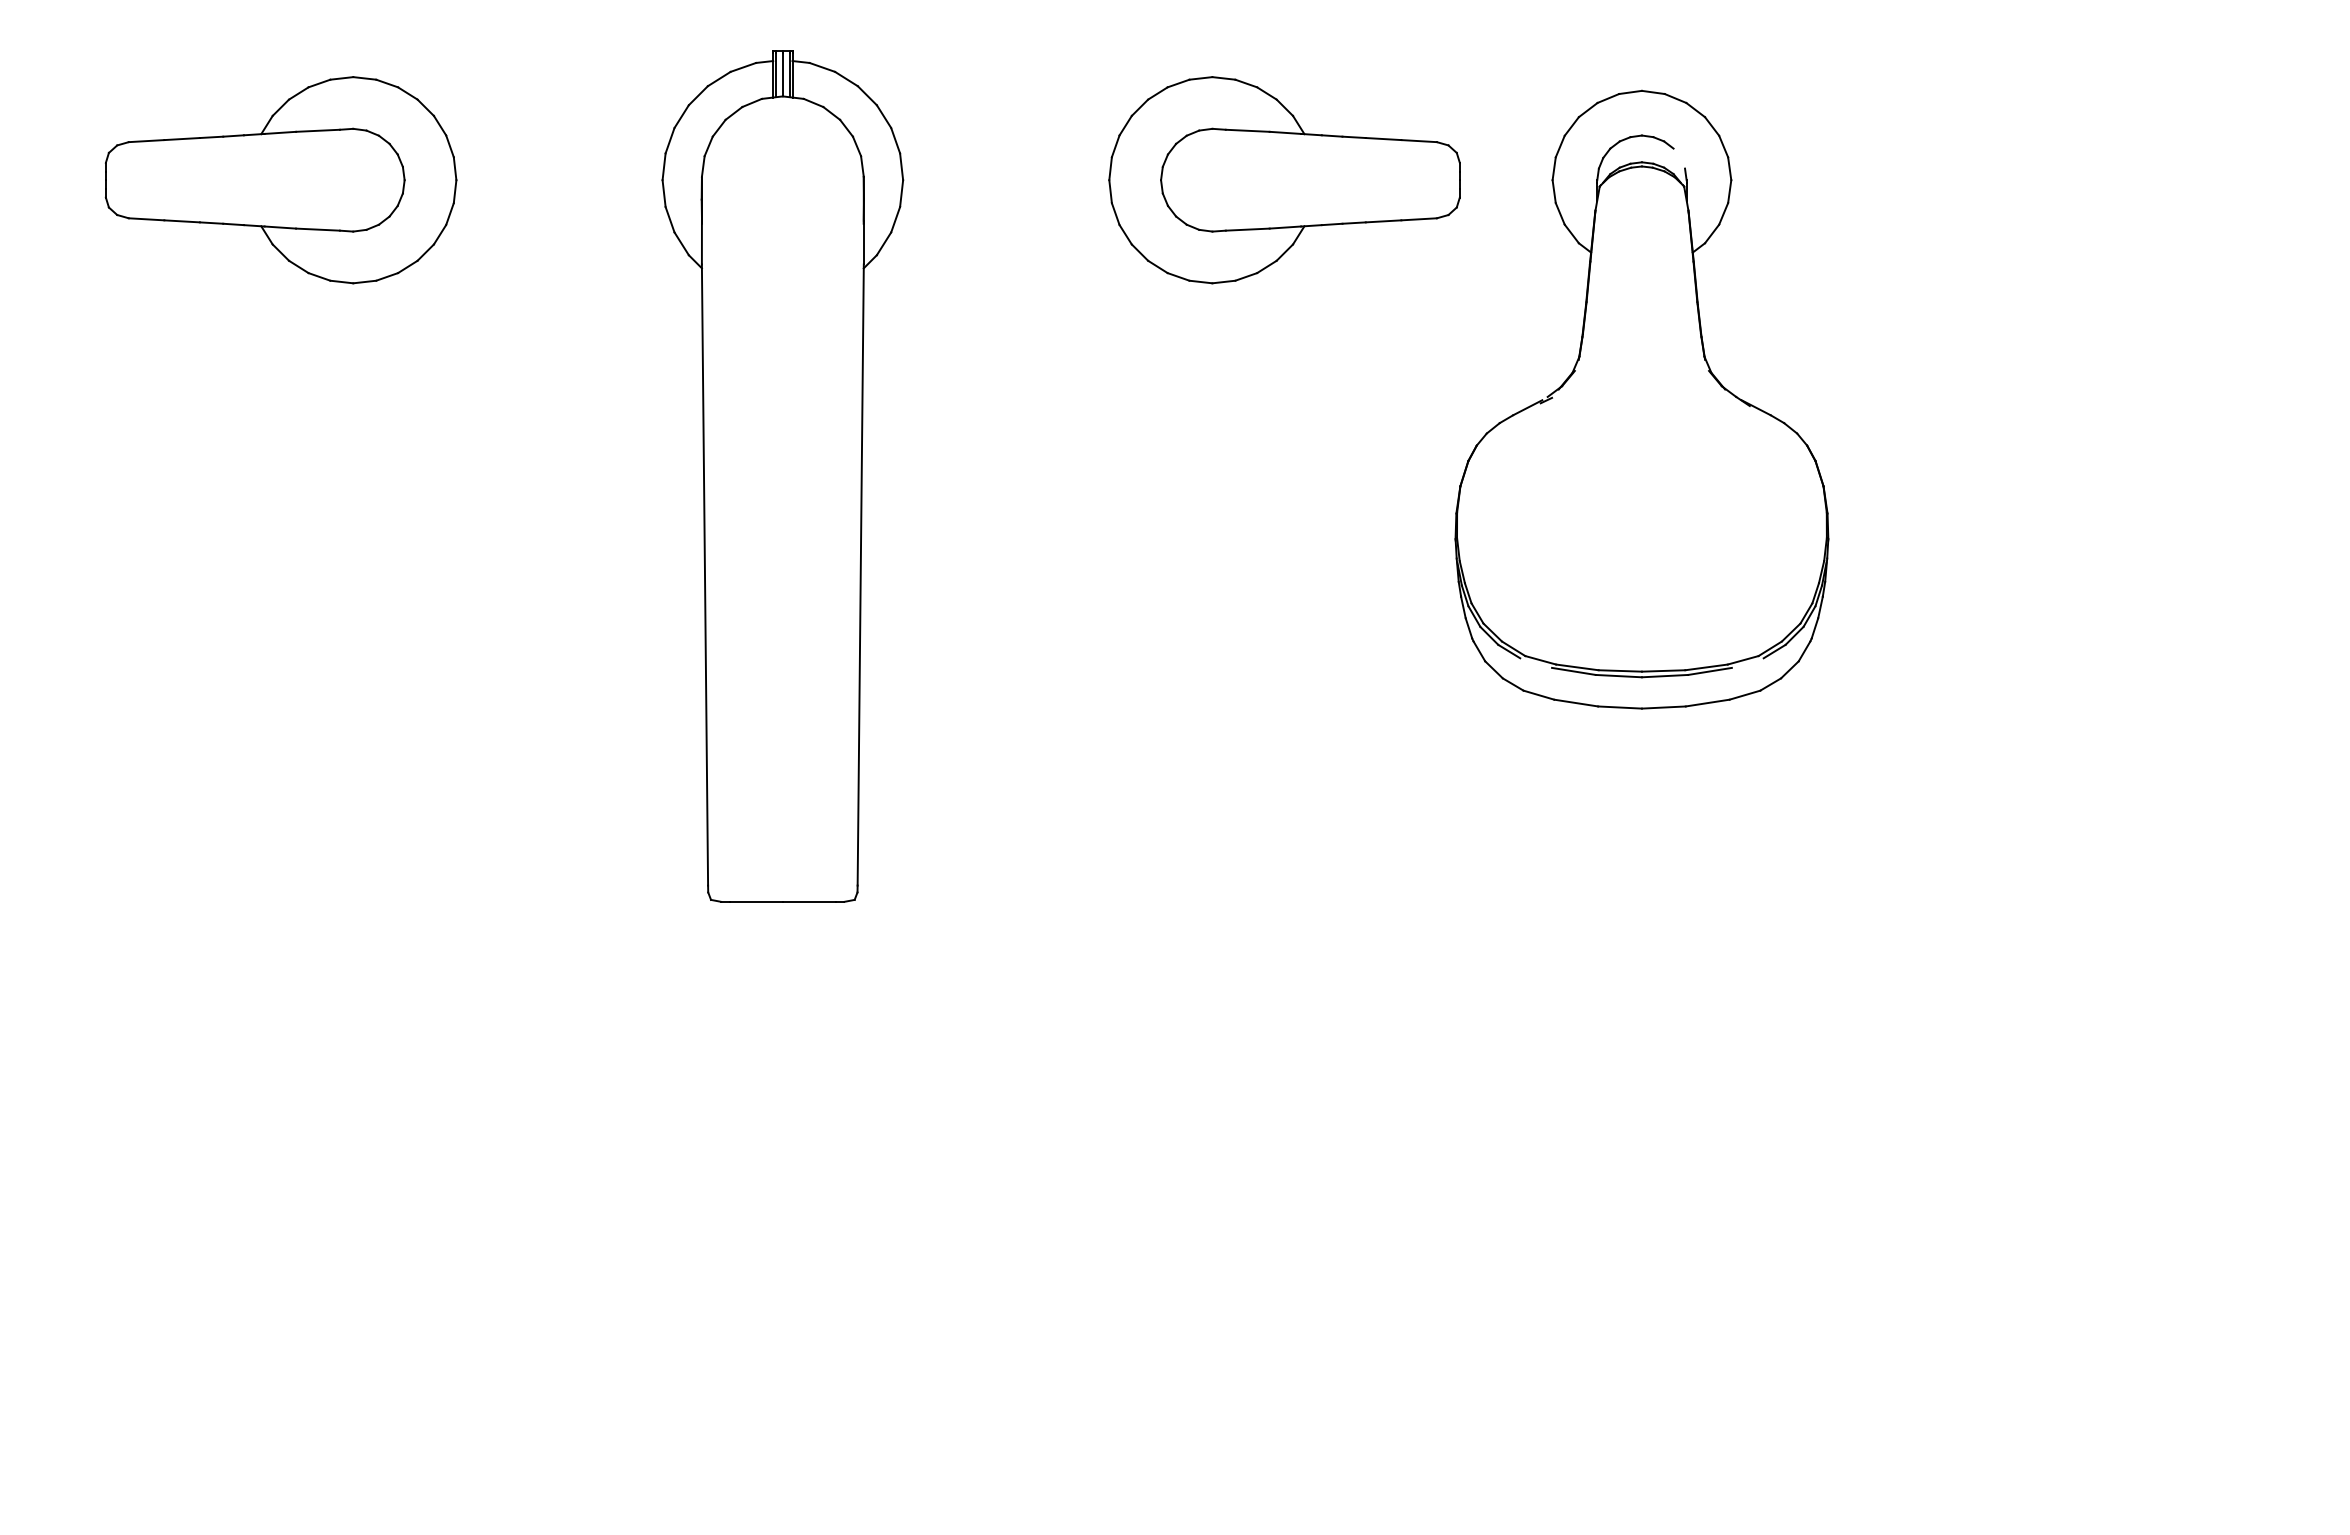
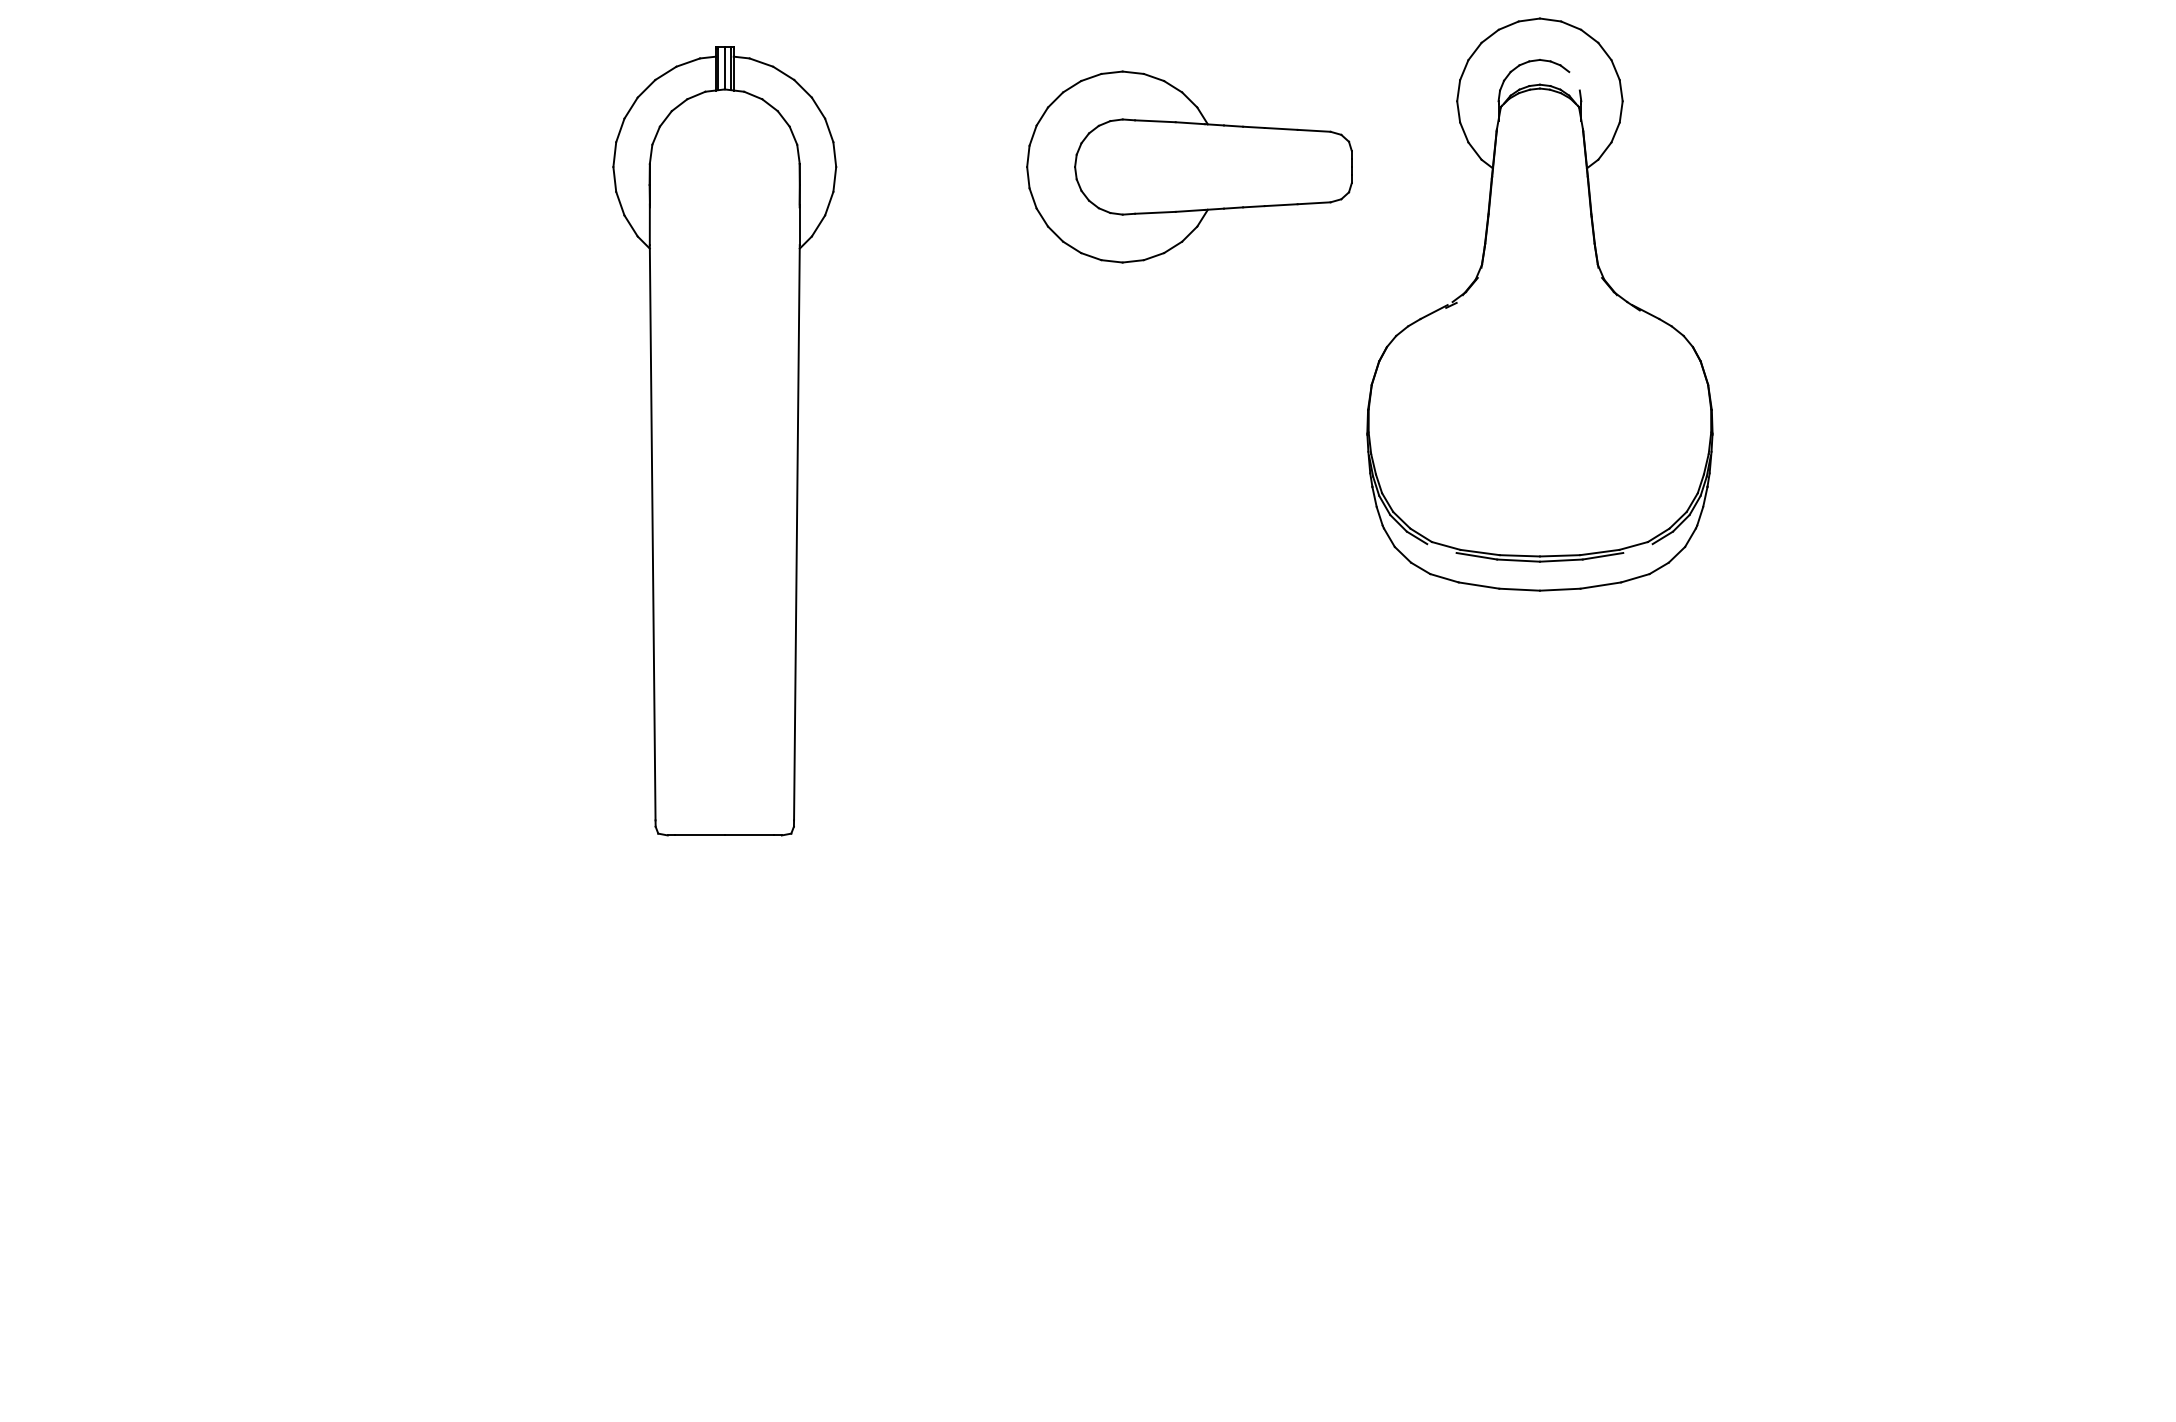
part: (280, 180) -> (259, 167), removed
part: (1641, 399) -> (1539, 304), moved

